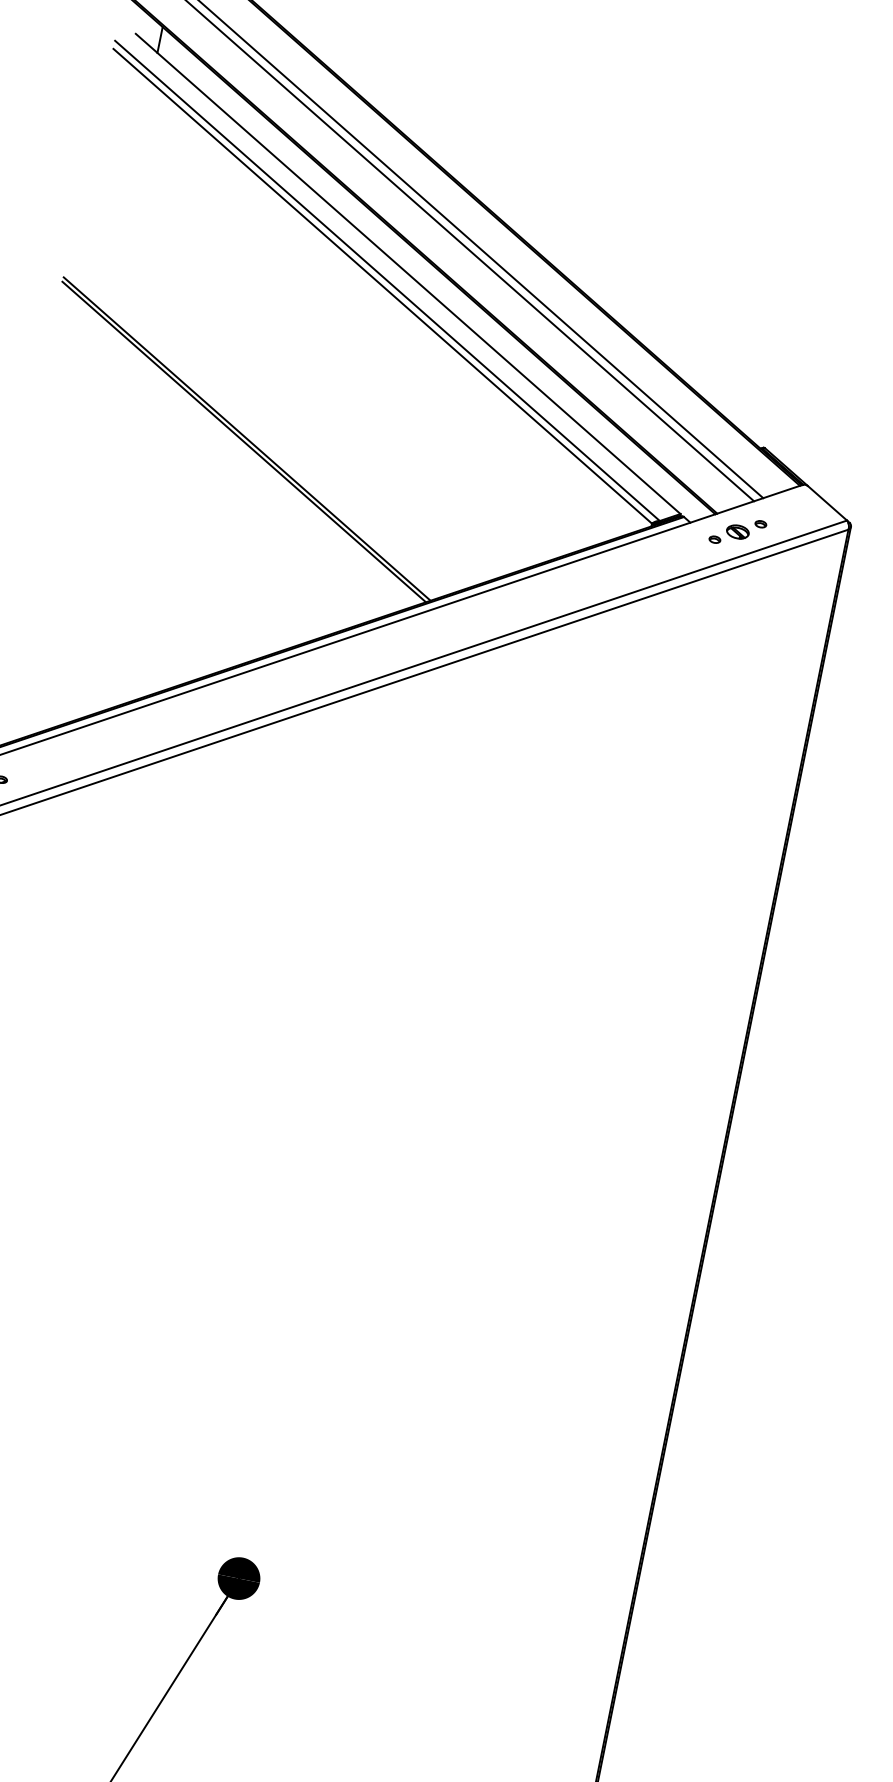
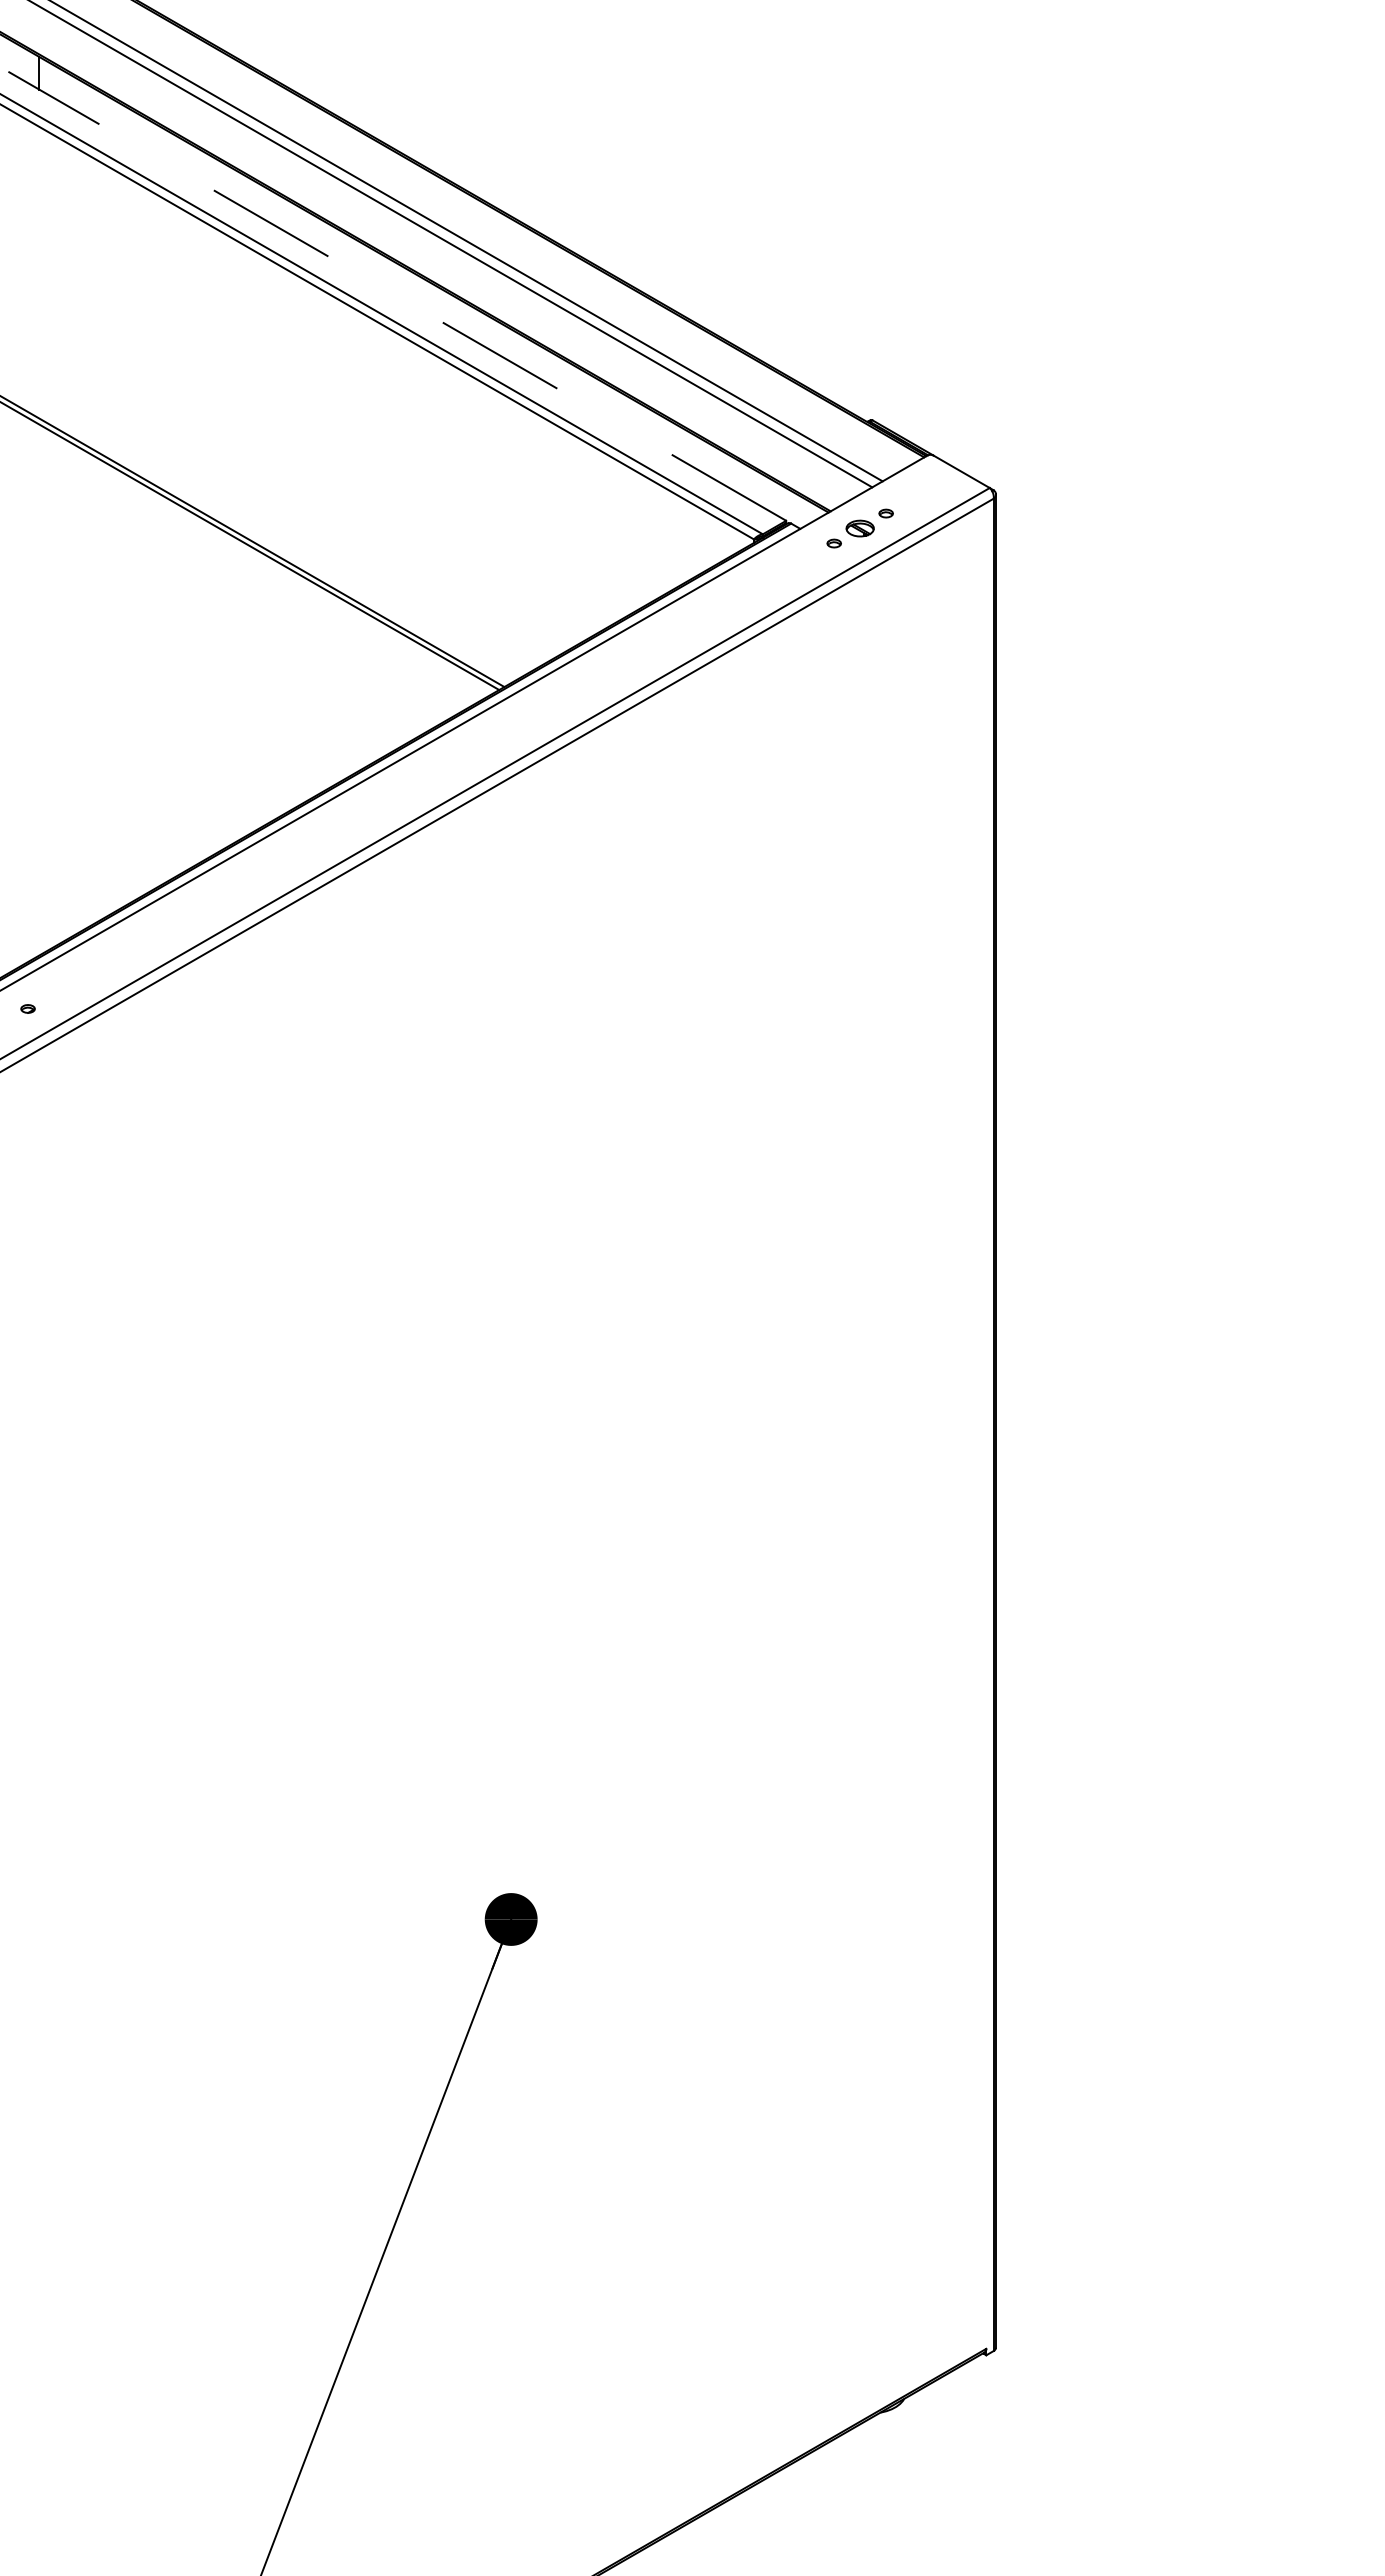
line: (407, 273) -> (396, 296), solid -> dashed

